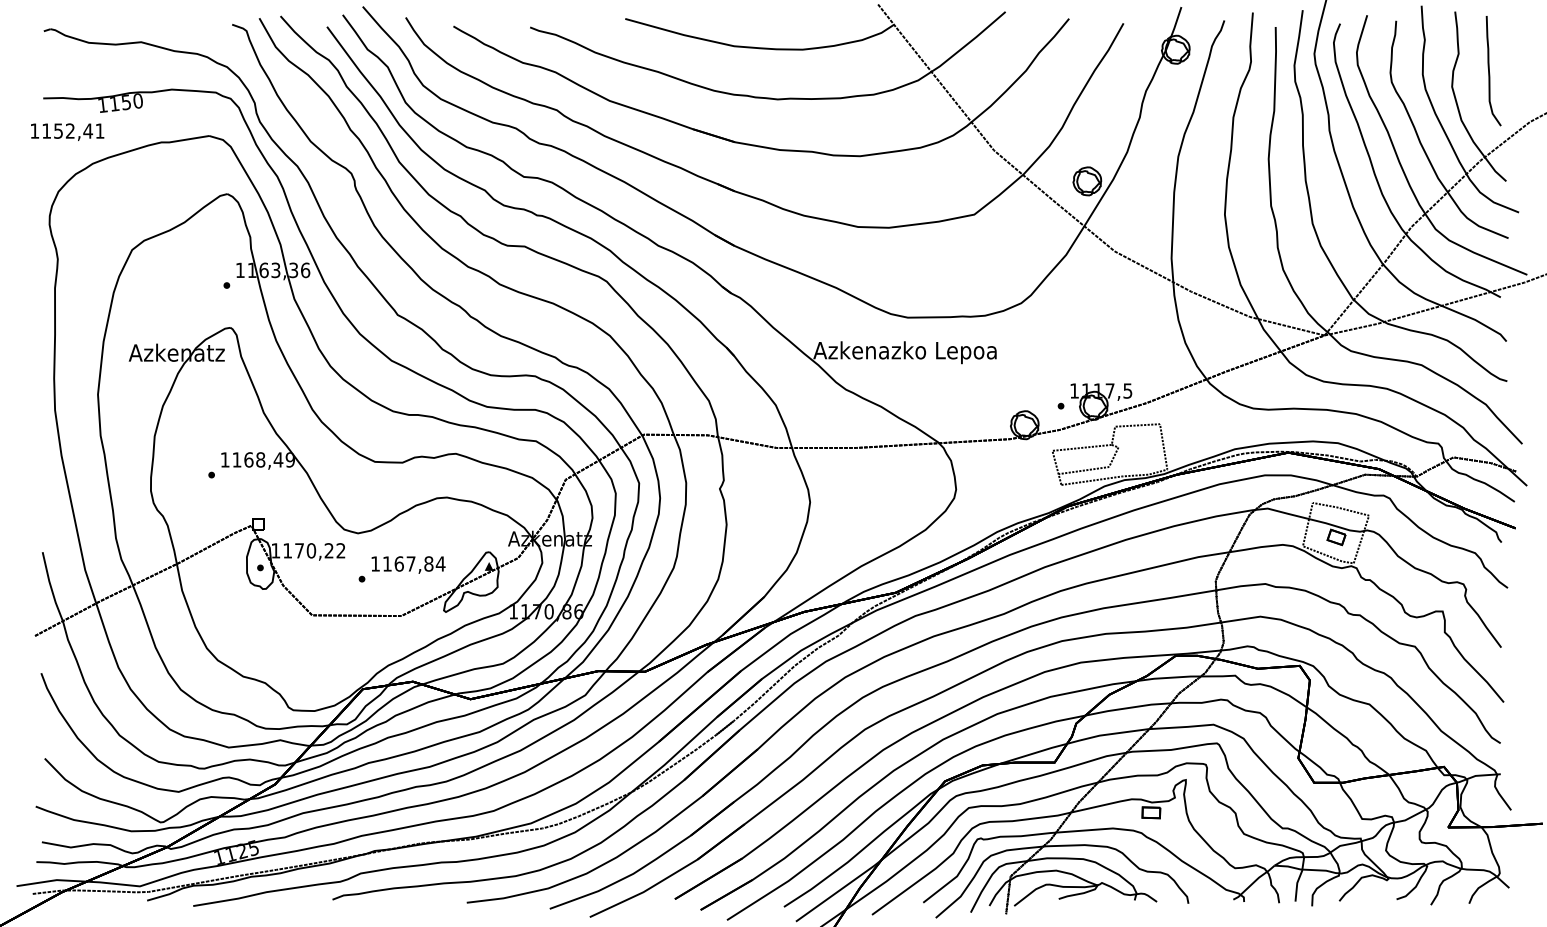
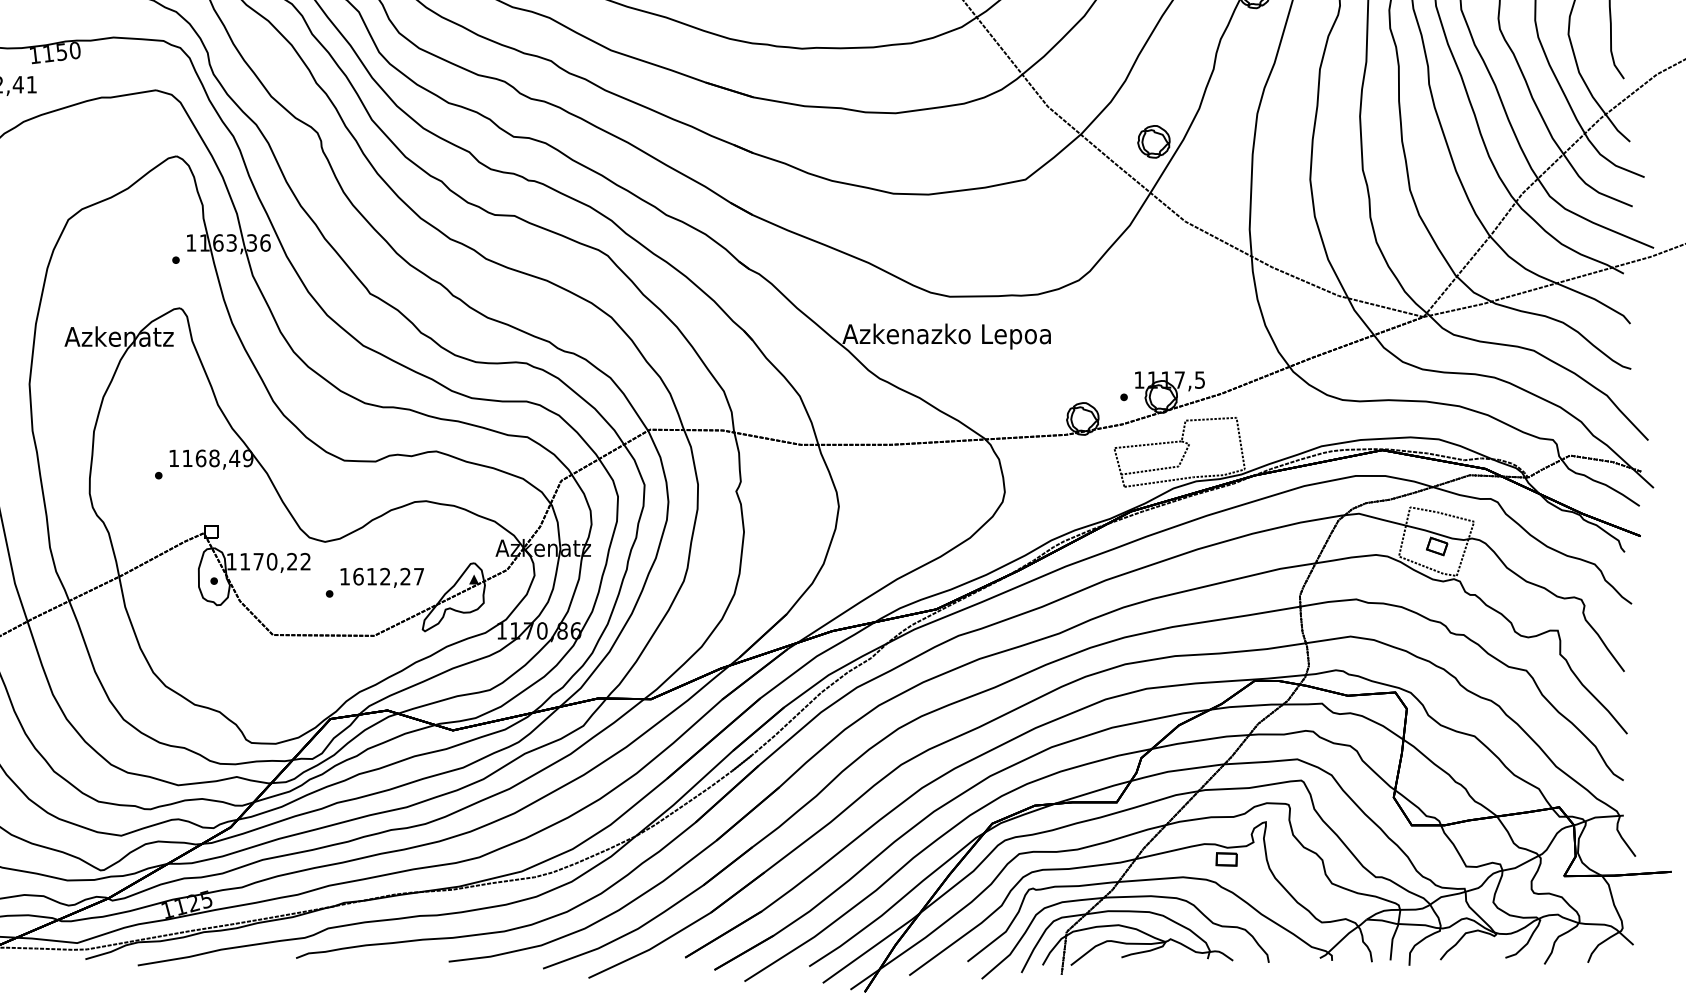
text: (413, 563) -> (388, 576), 1167,84 -> 1612,27

